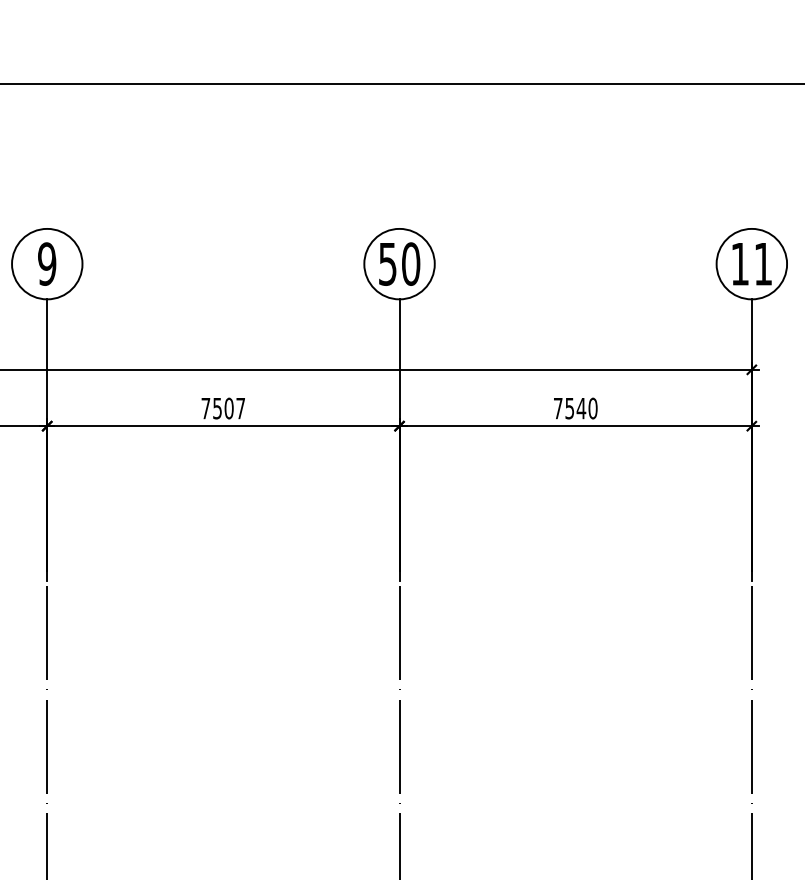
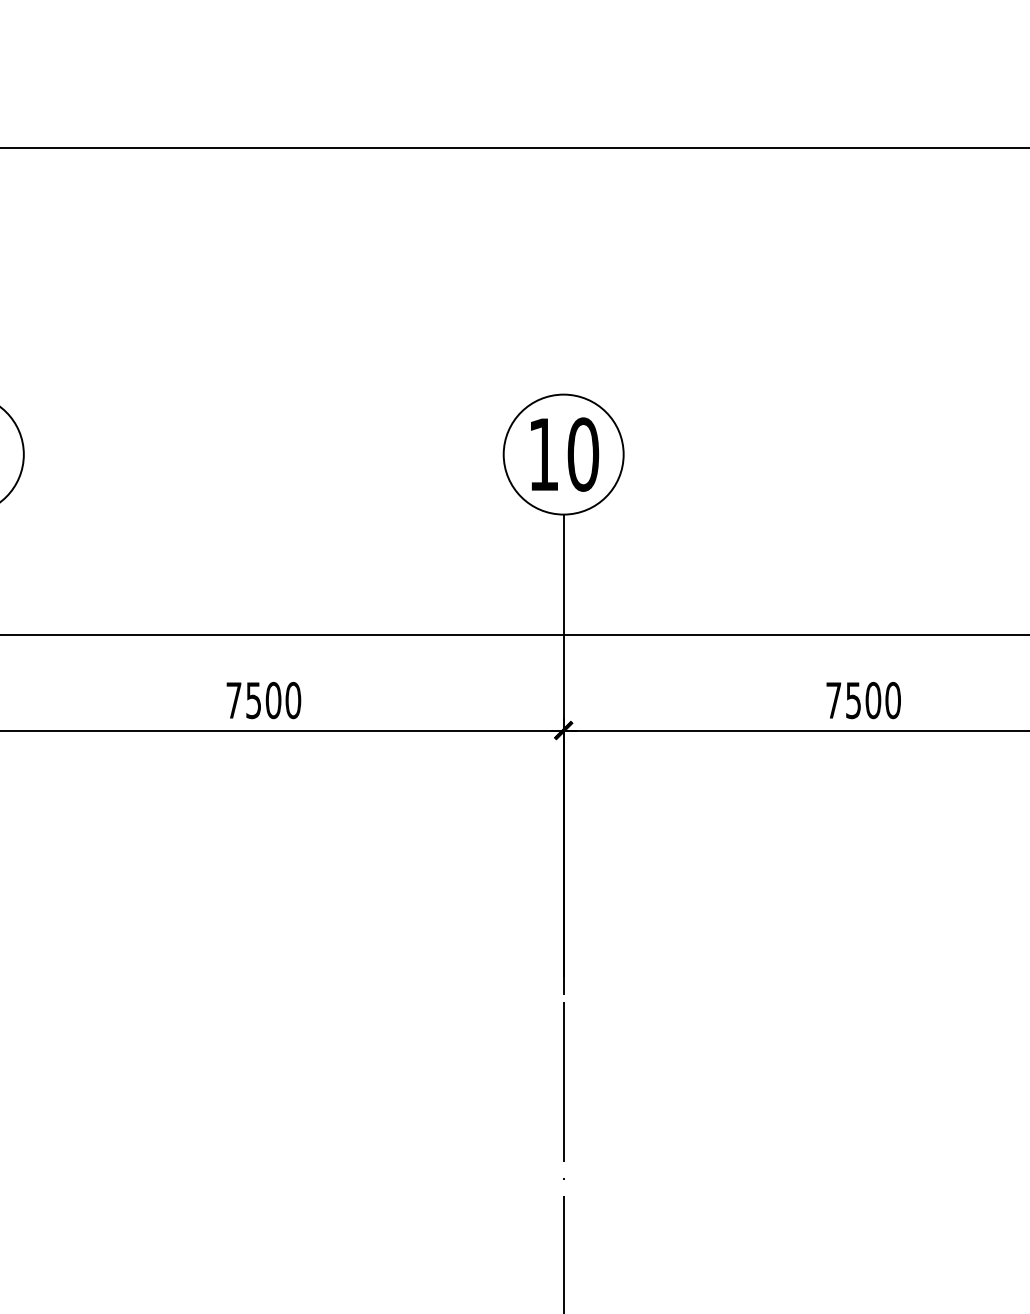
text: (387, 264) -> (543, 455), 50 -> 10
text: (240, 408) -> (292, 700), 7507 -> 7500
text: (581, 408) -> (873, 700), 7540 -> 7500

